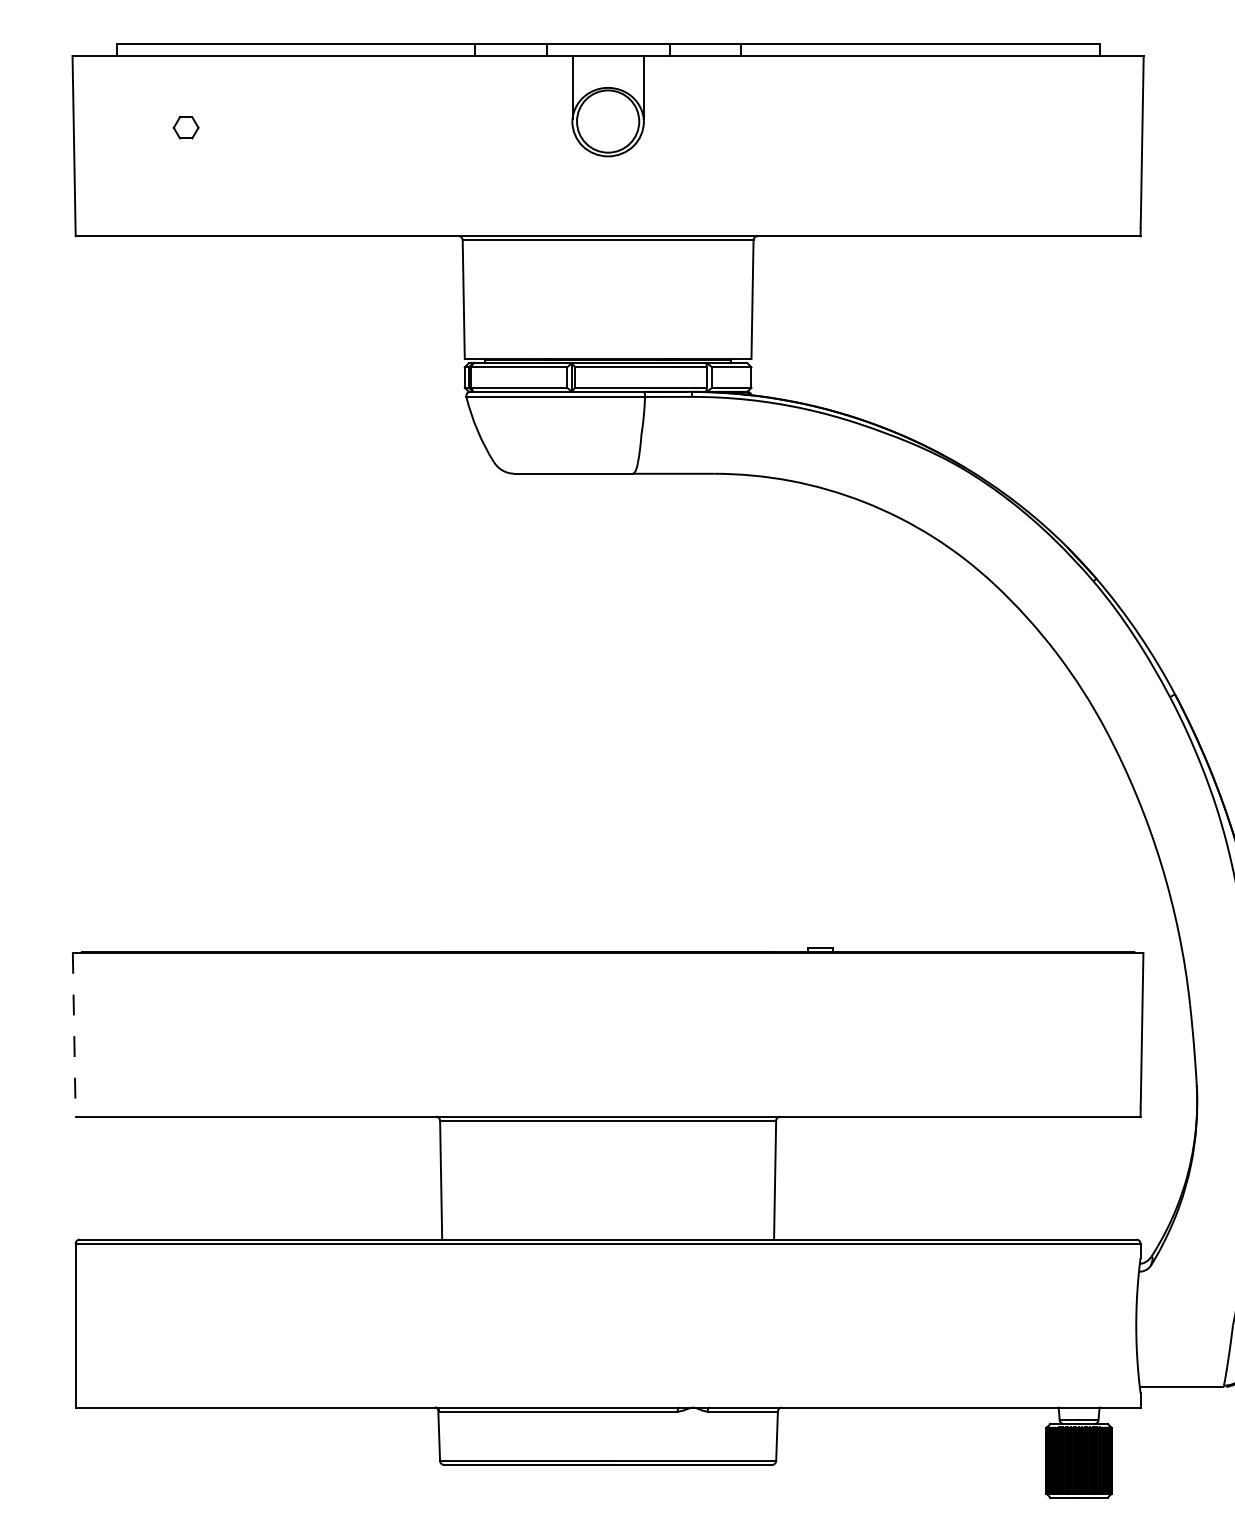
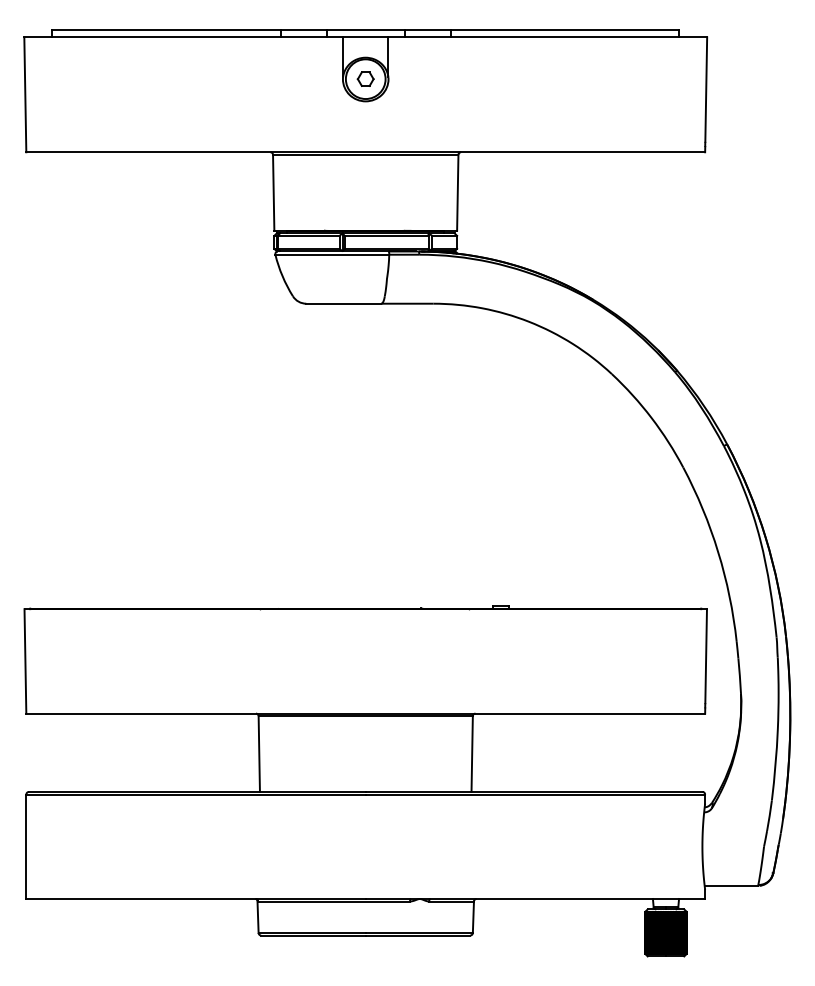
part: (185, 126) -> (365, 78), moved
line: (74, 1035) -> (25, 661), dashed -> solid

